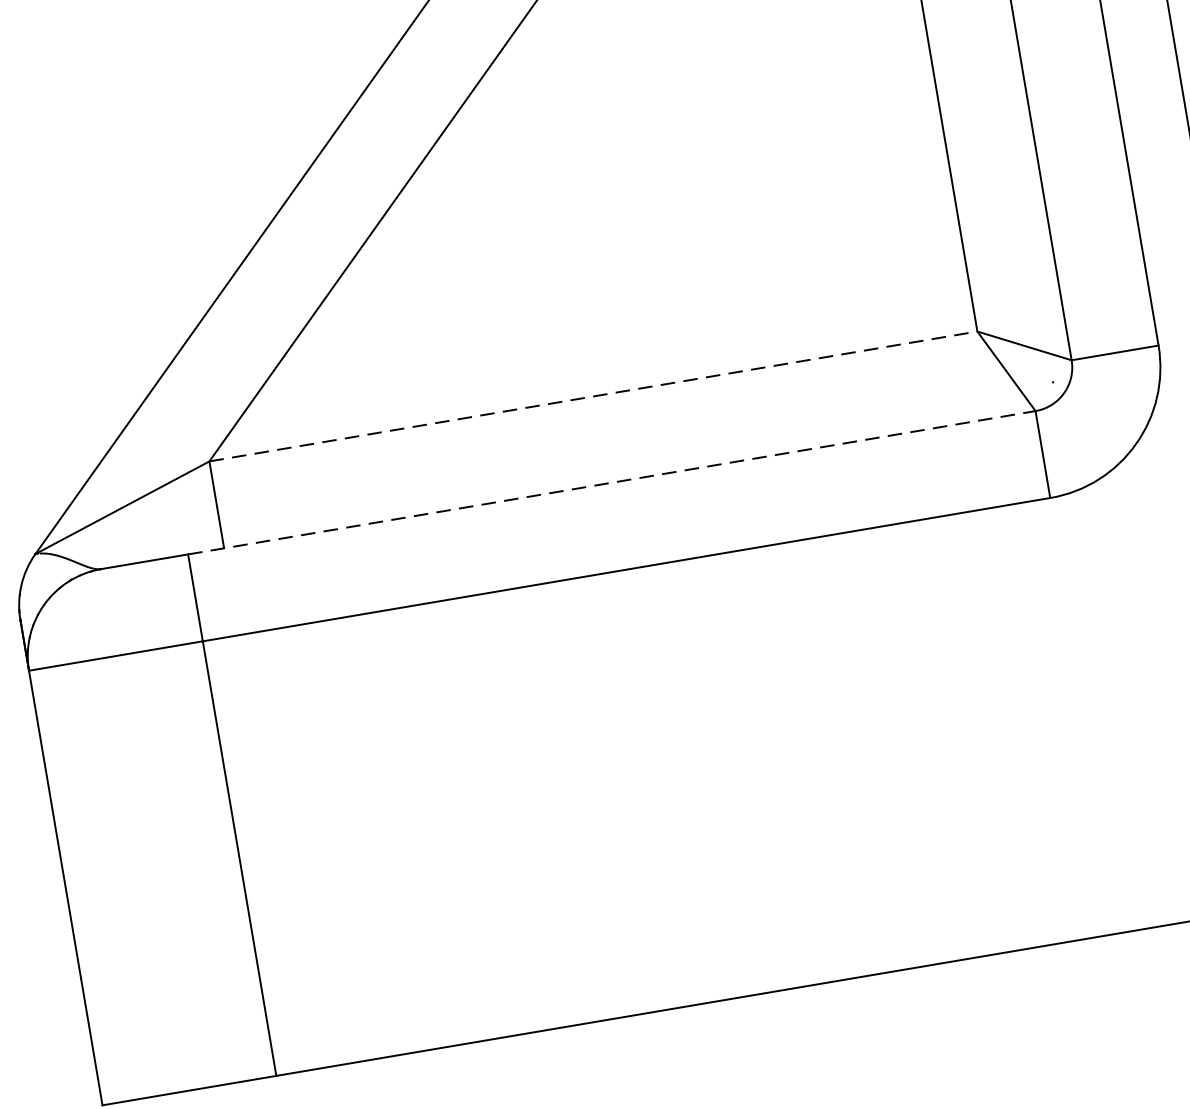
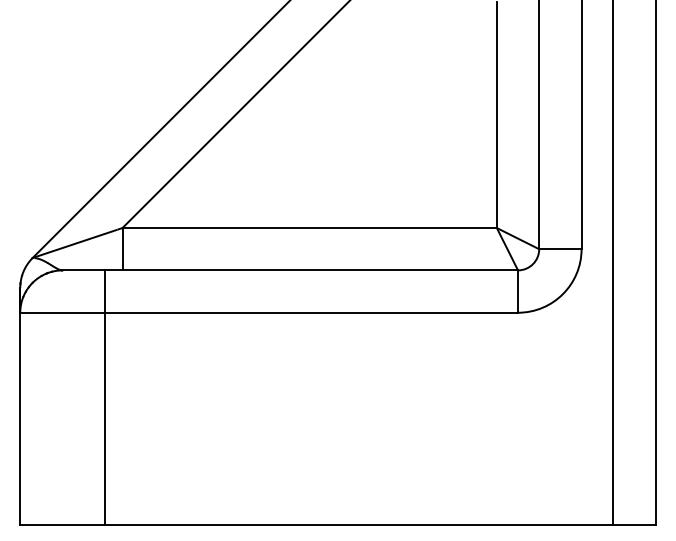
line: (595, 397) -> (310, 228), dashed -> solid
line: (611, 482) -> (311, 270), dashed -> solid

